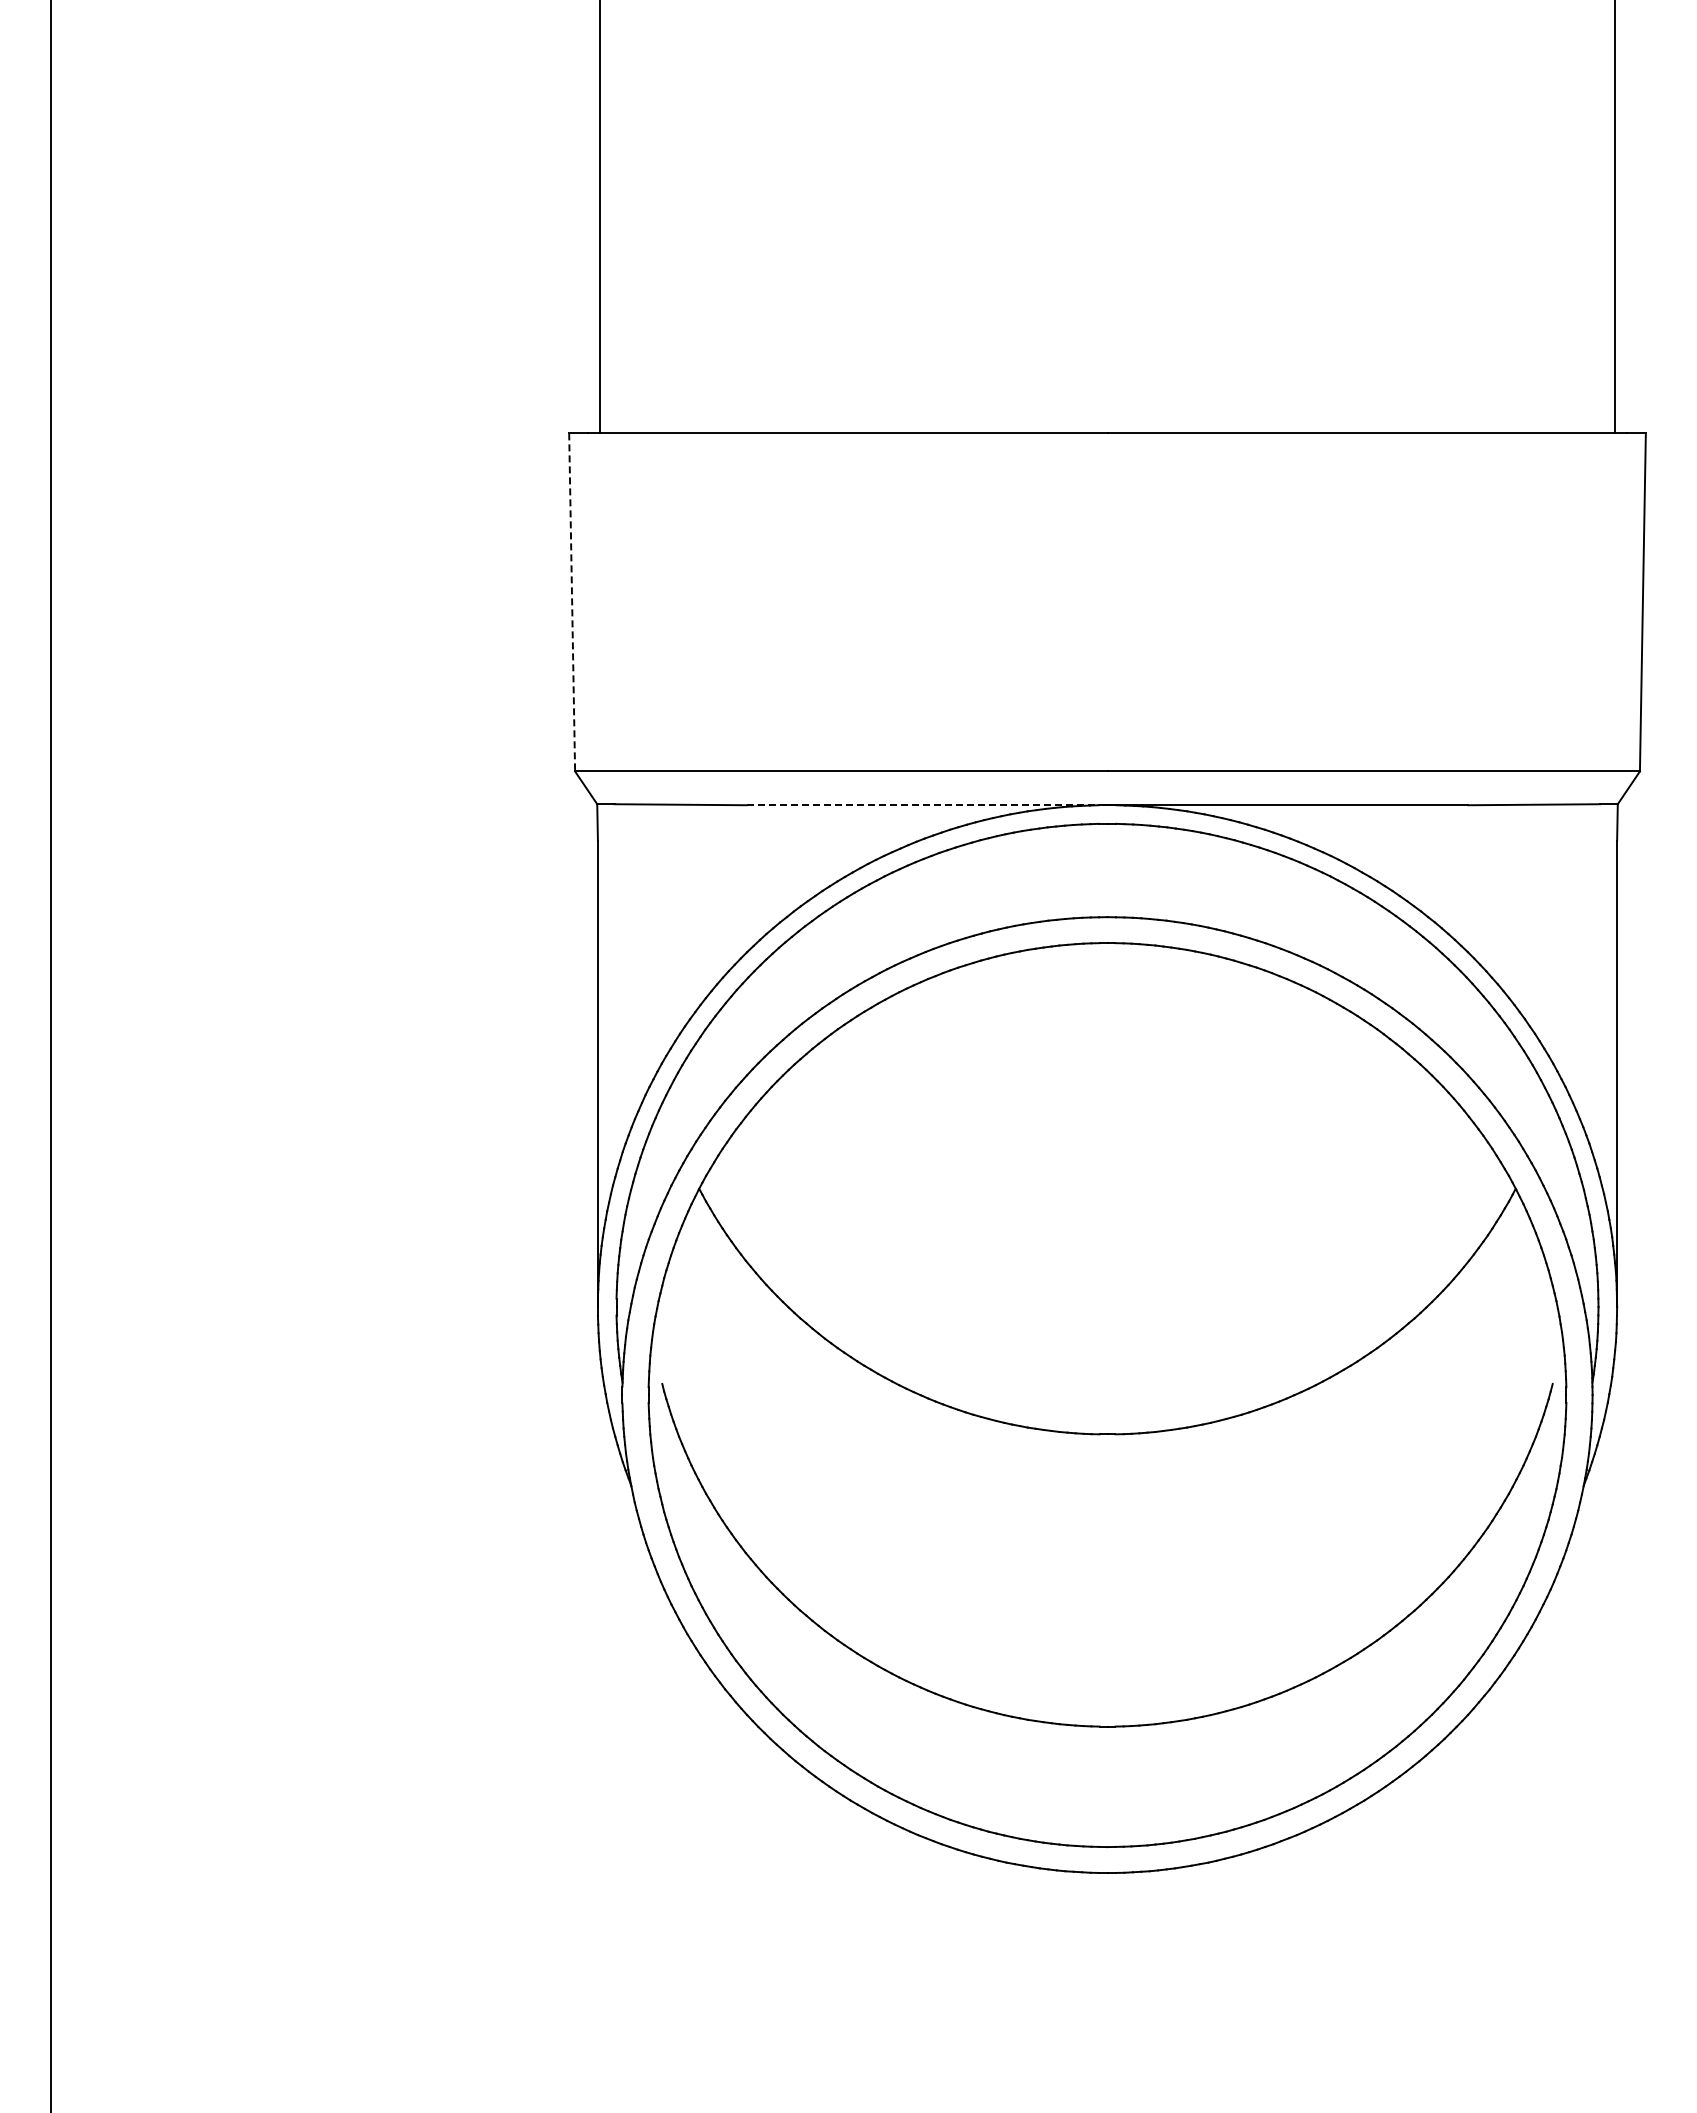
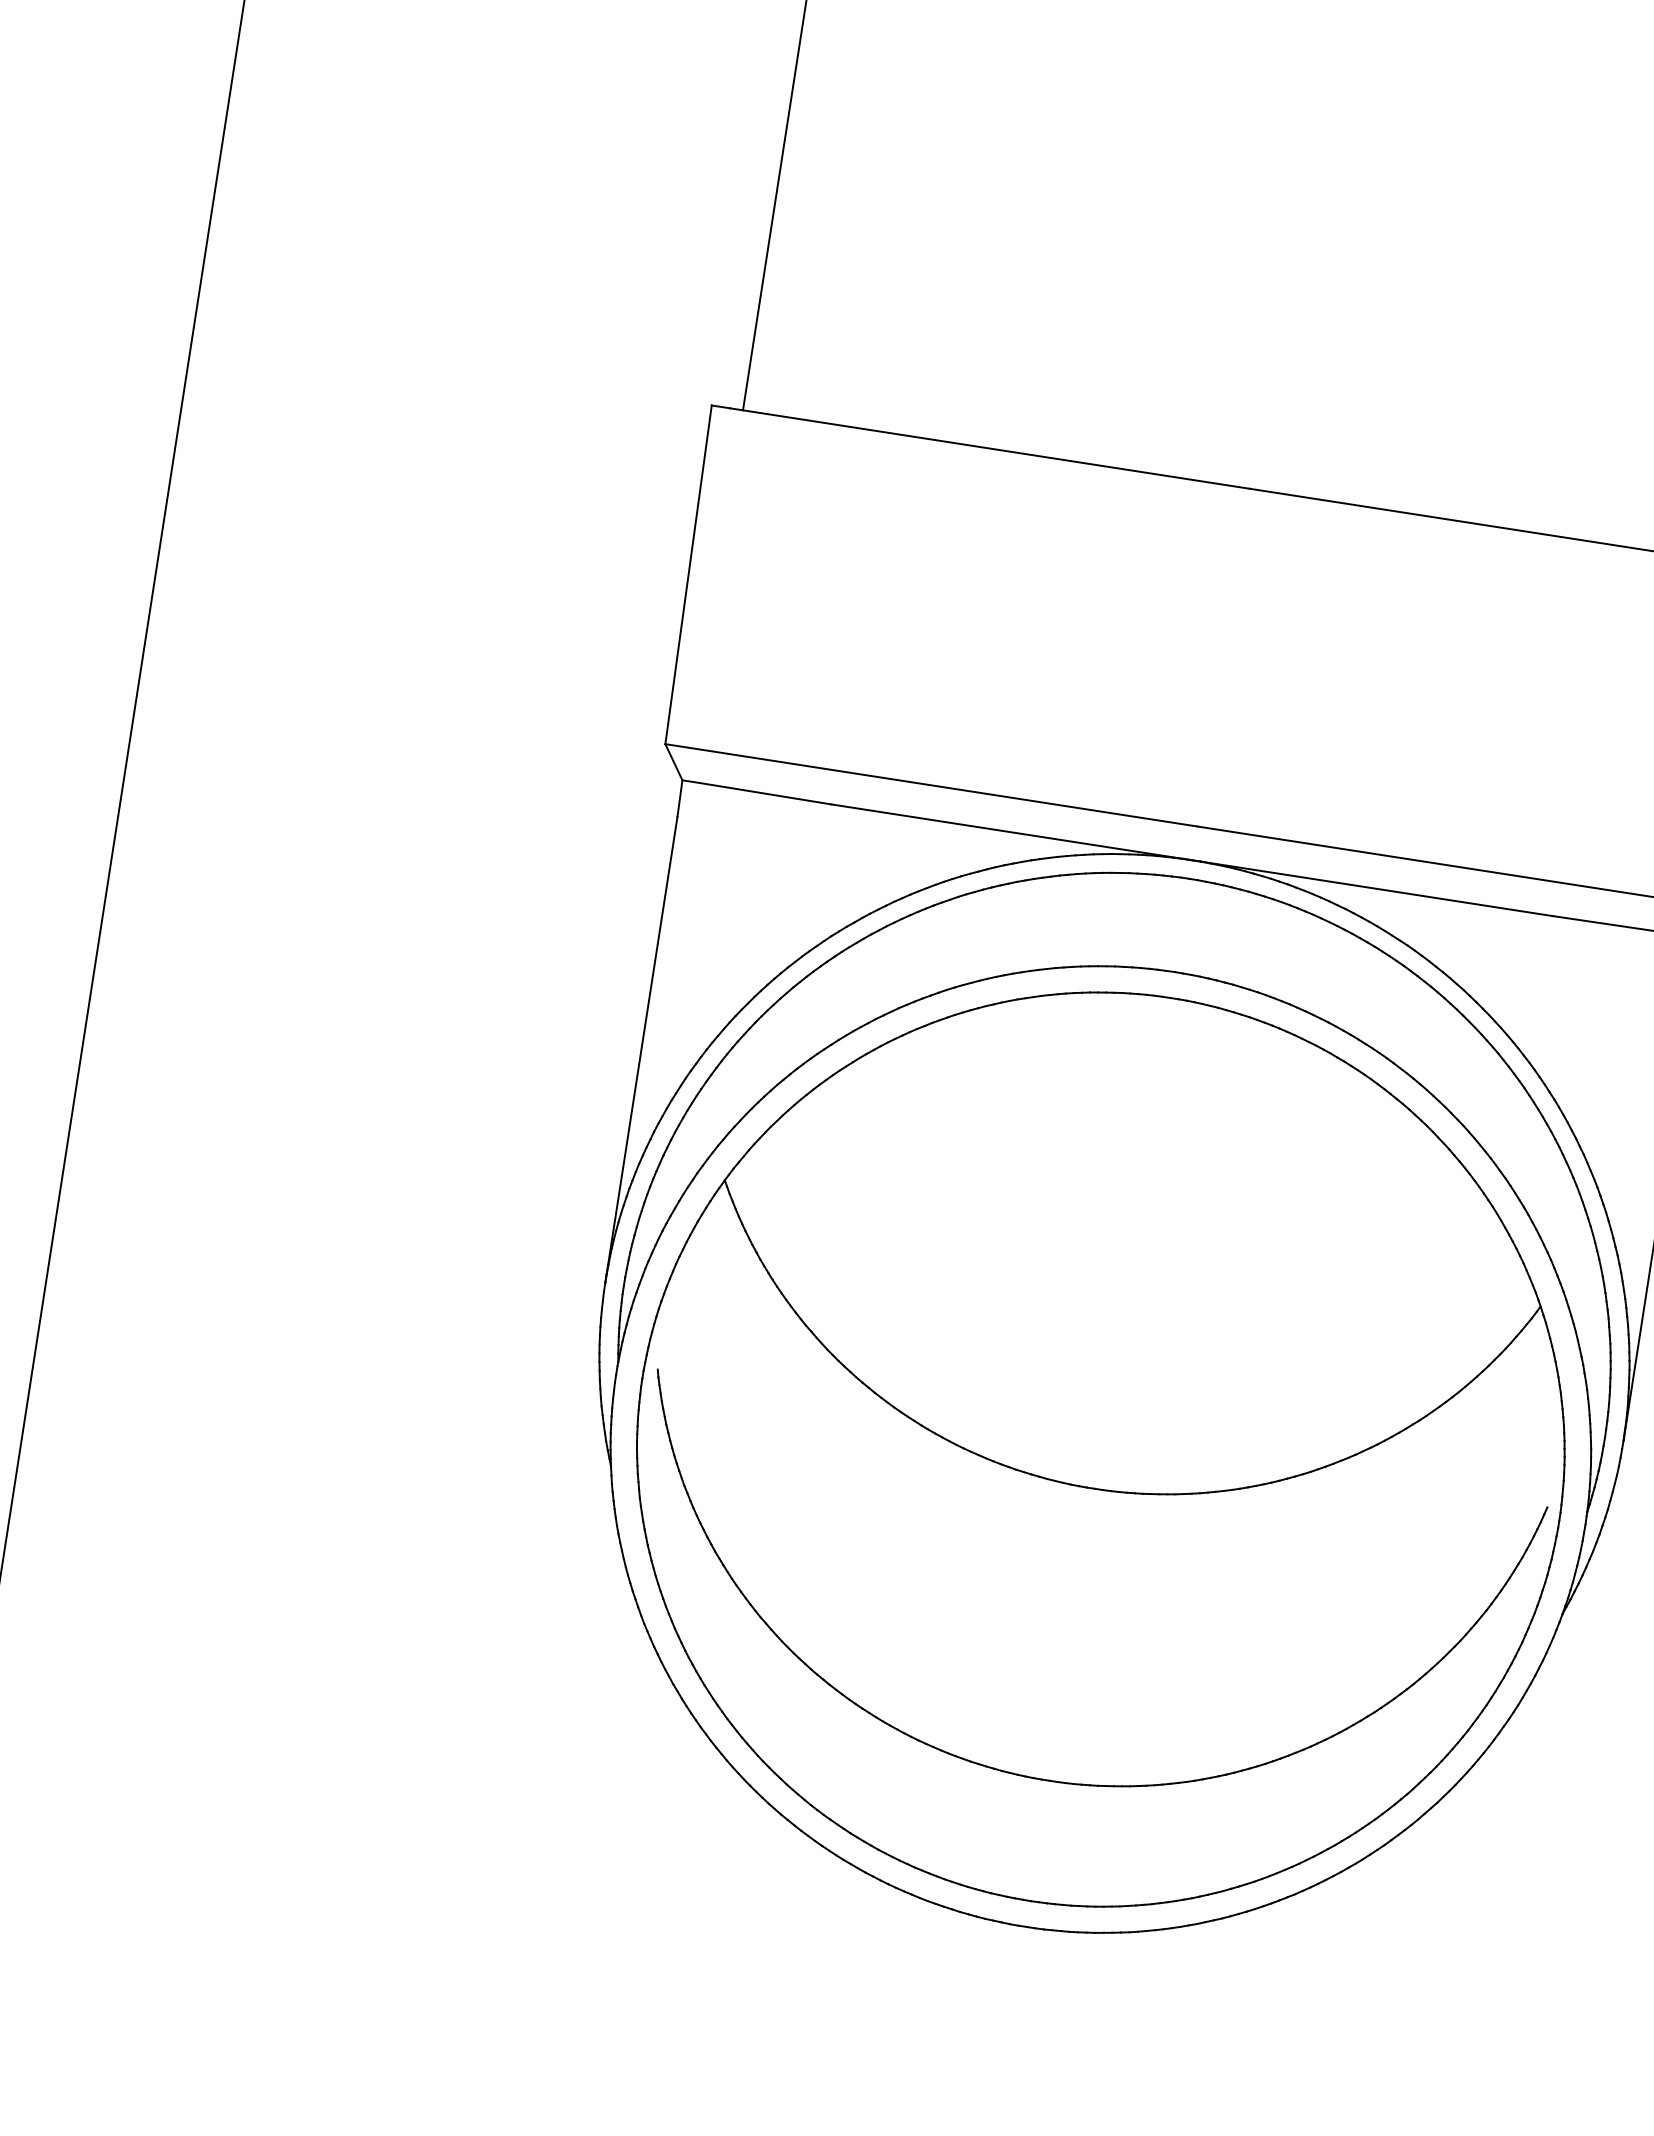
line: (572, 602) -> (688, 574), dashed -> solid
line: (927, 805) -> (1012, 832), dashed -> solid

